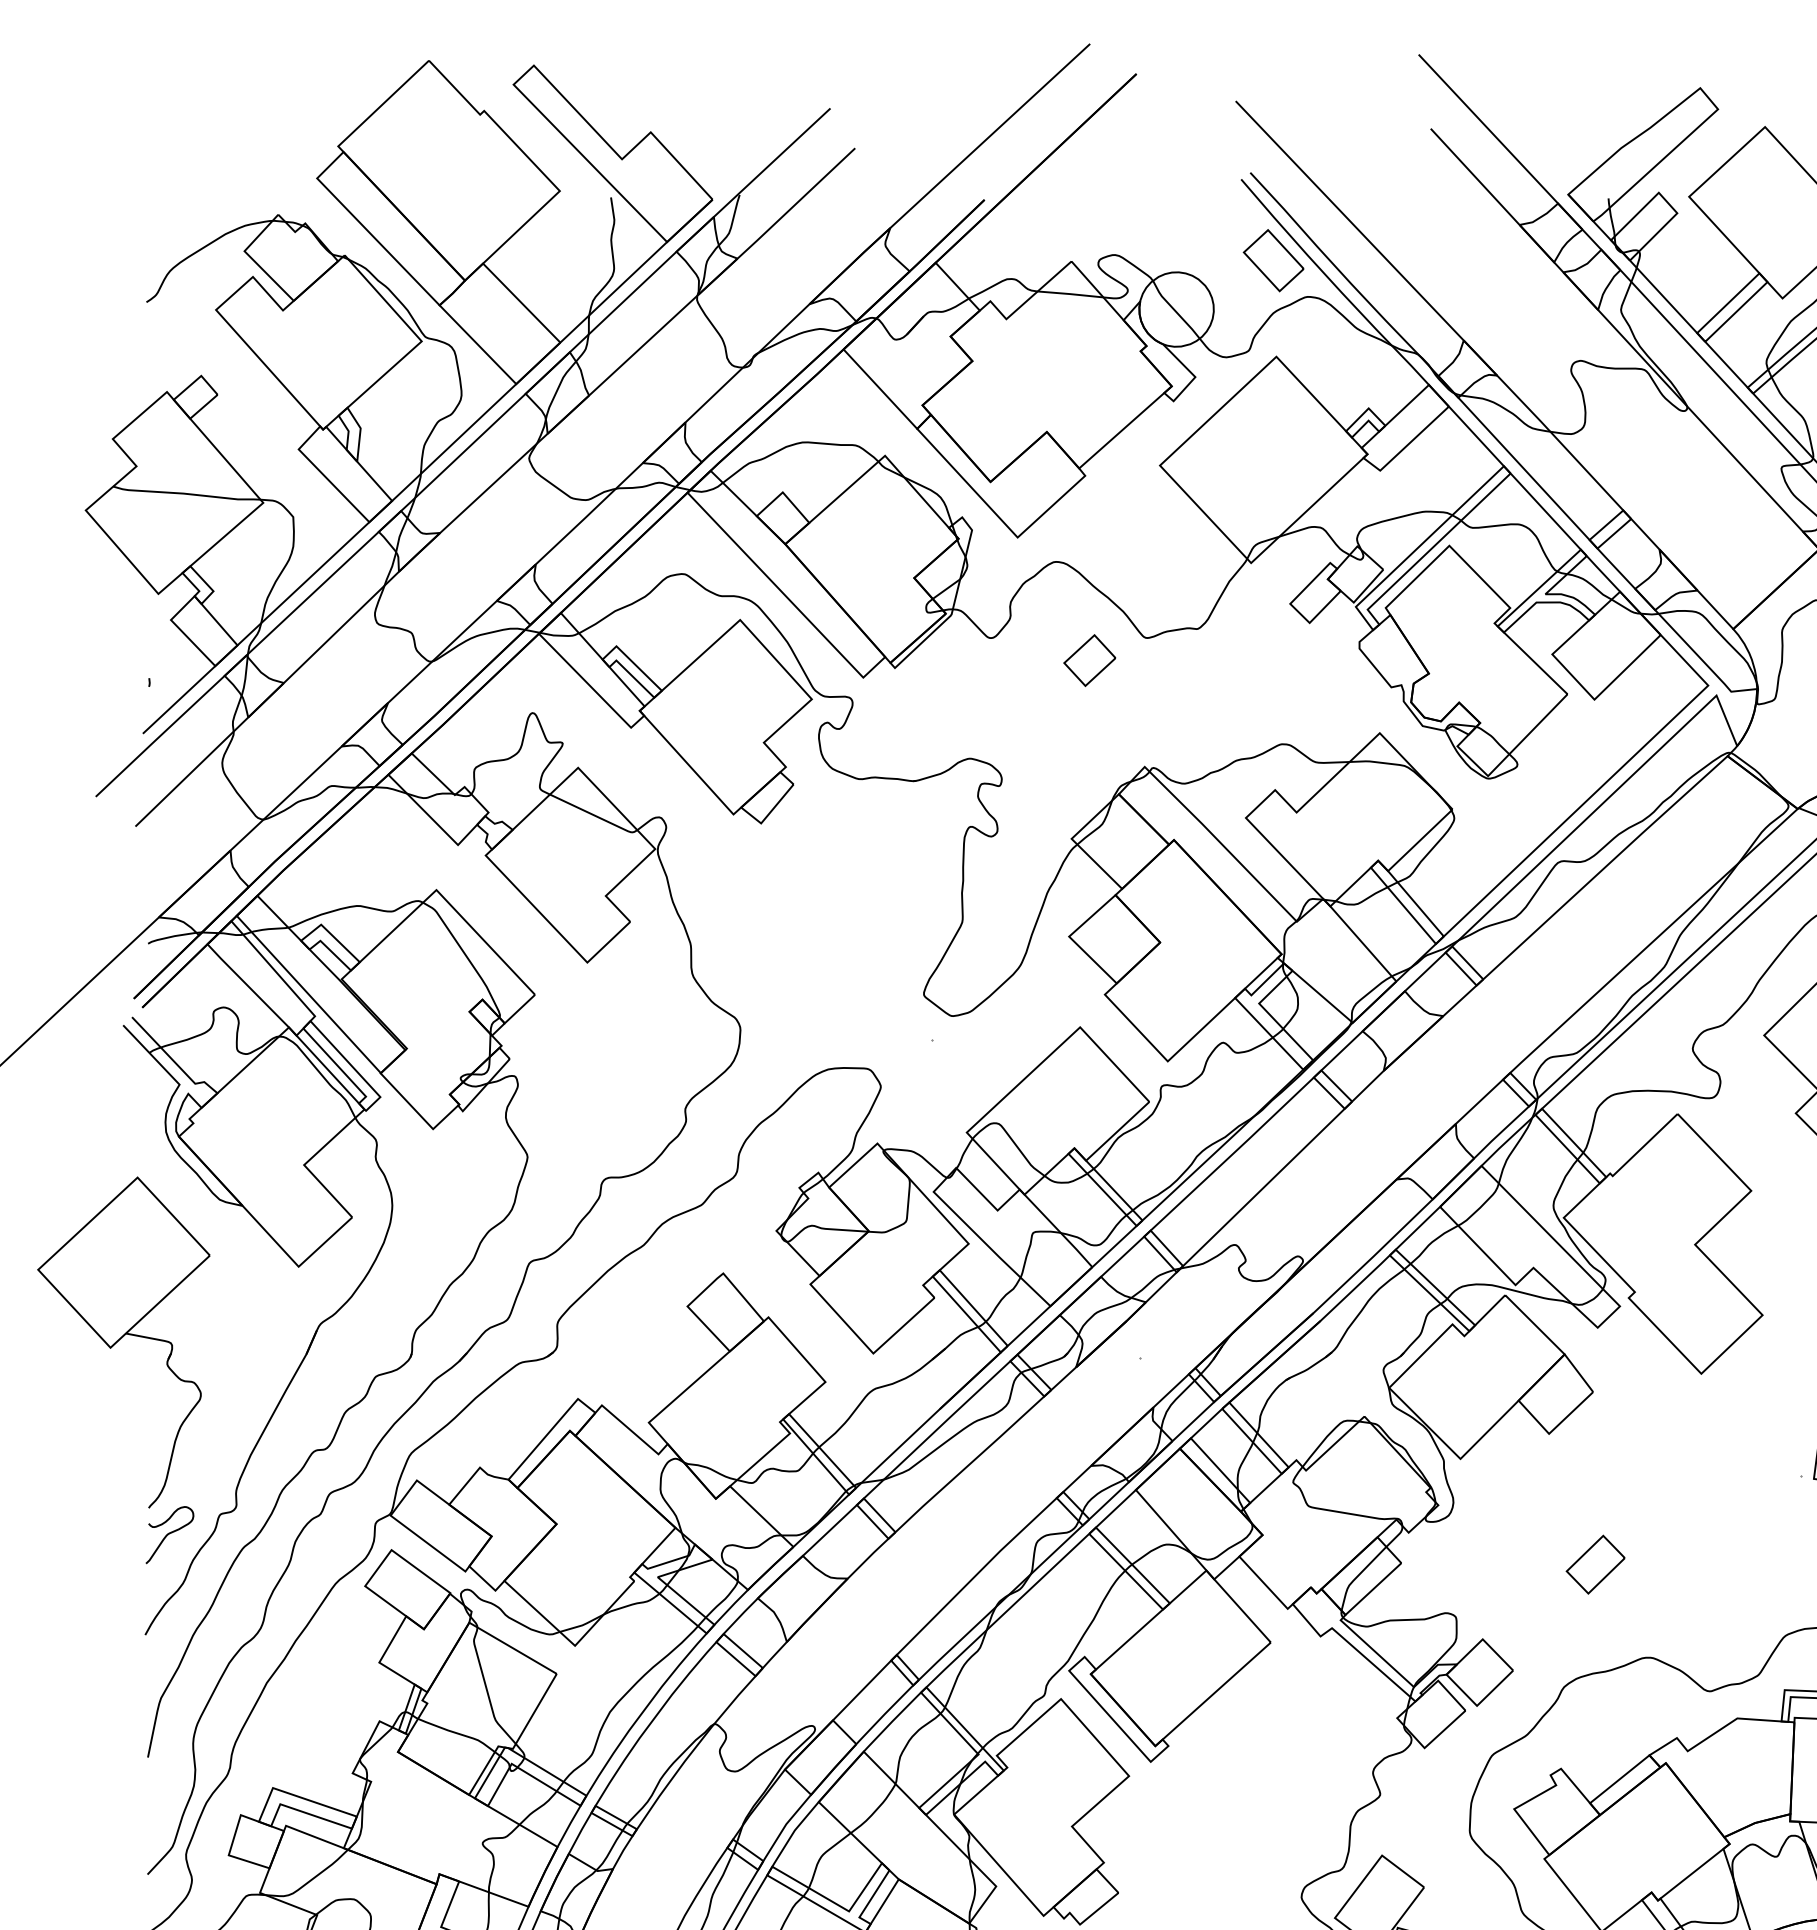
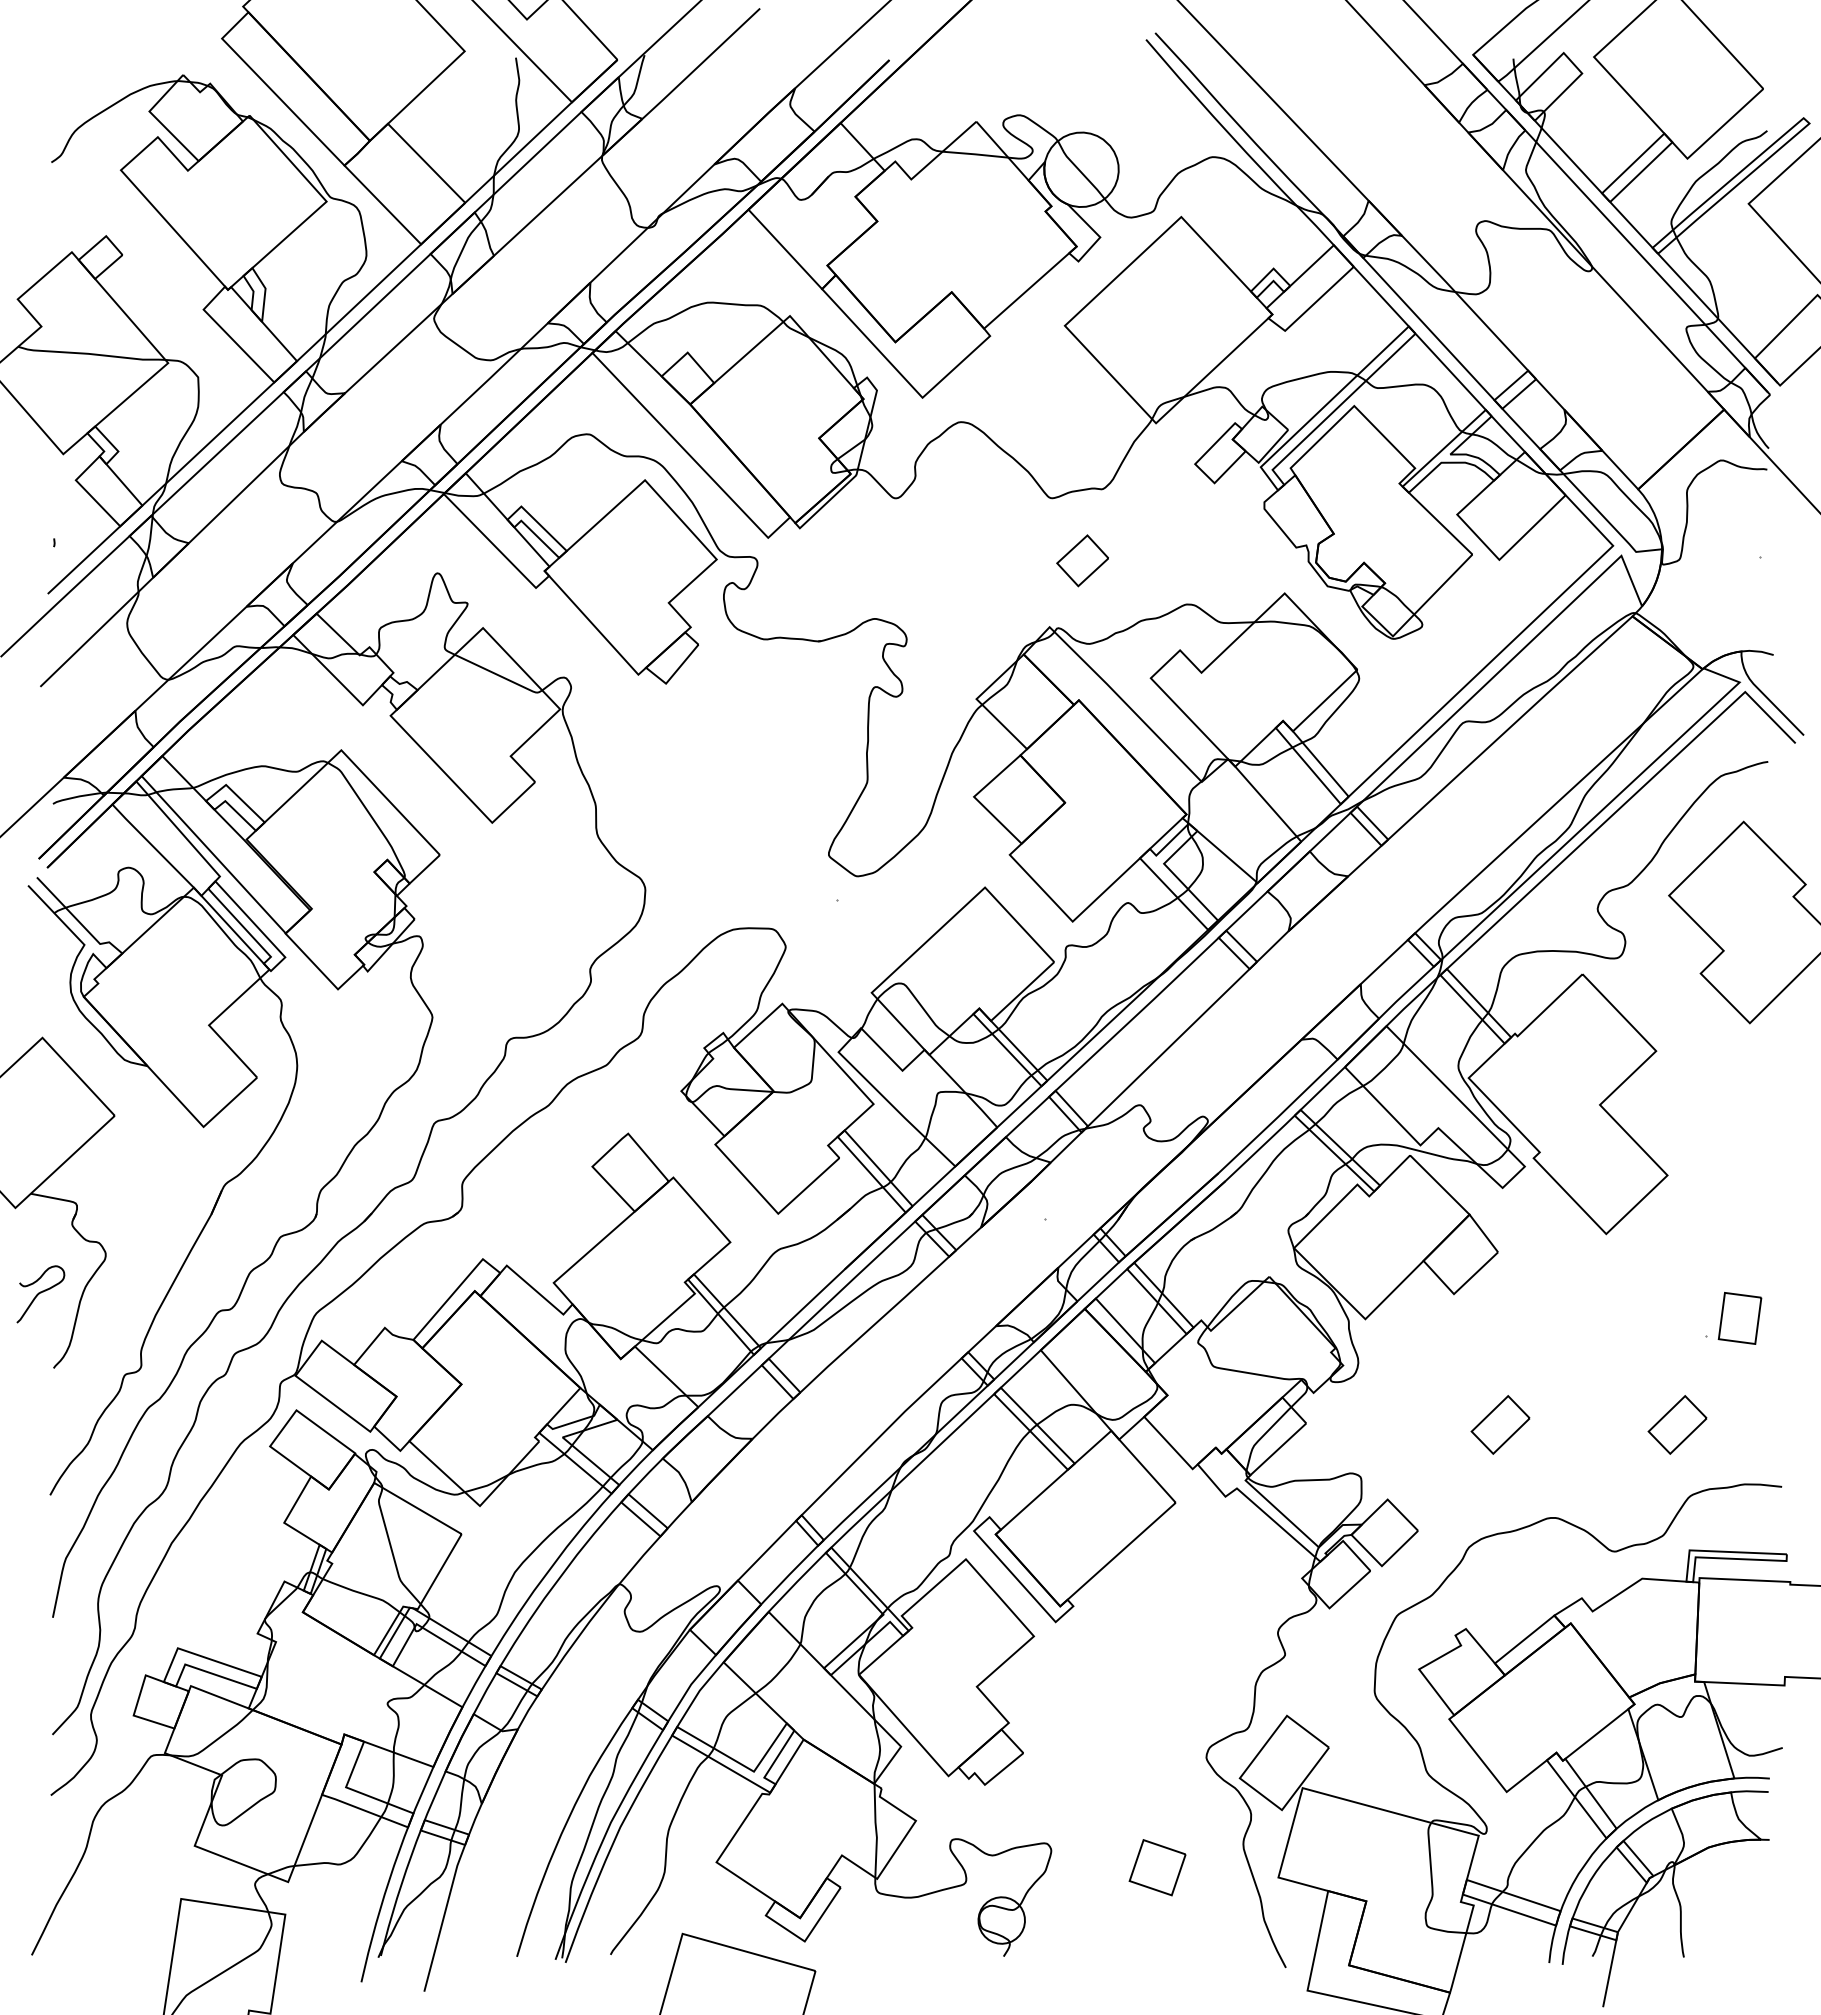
part: (1273, 260) -> (1178, 120), removed
part: (1089, 660) -> (1082, 560), moved
curve: (169, 1534) -> (40, 1293), moved
part: (1772, 1564) -> (1677, 1424), added

